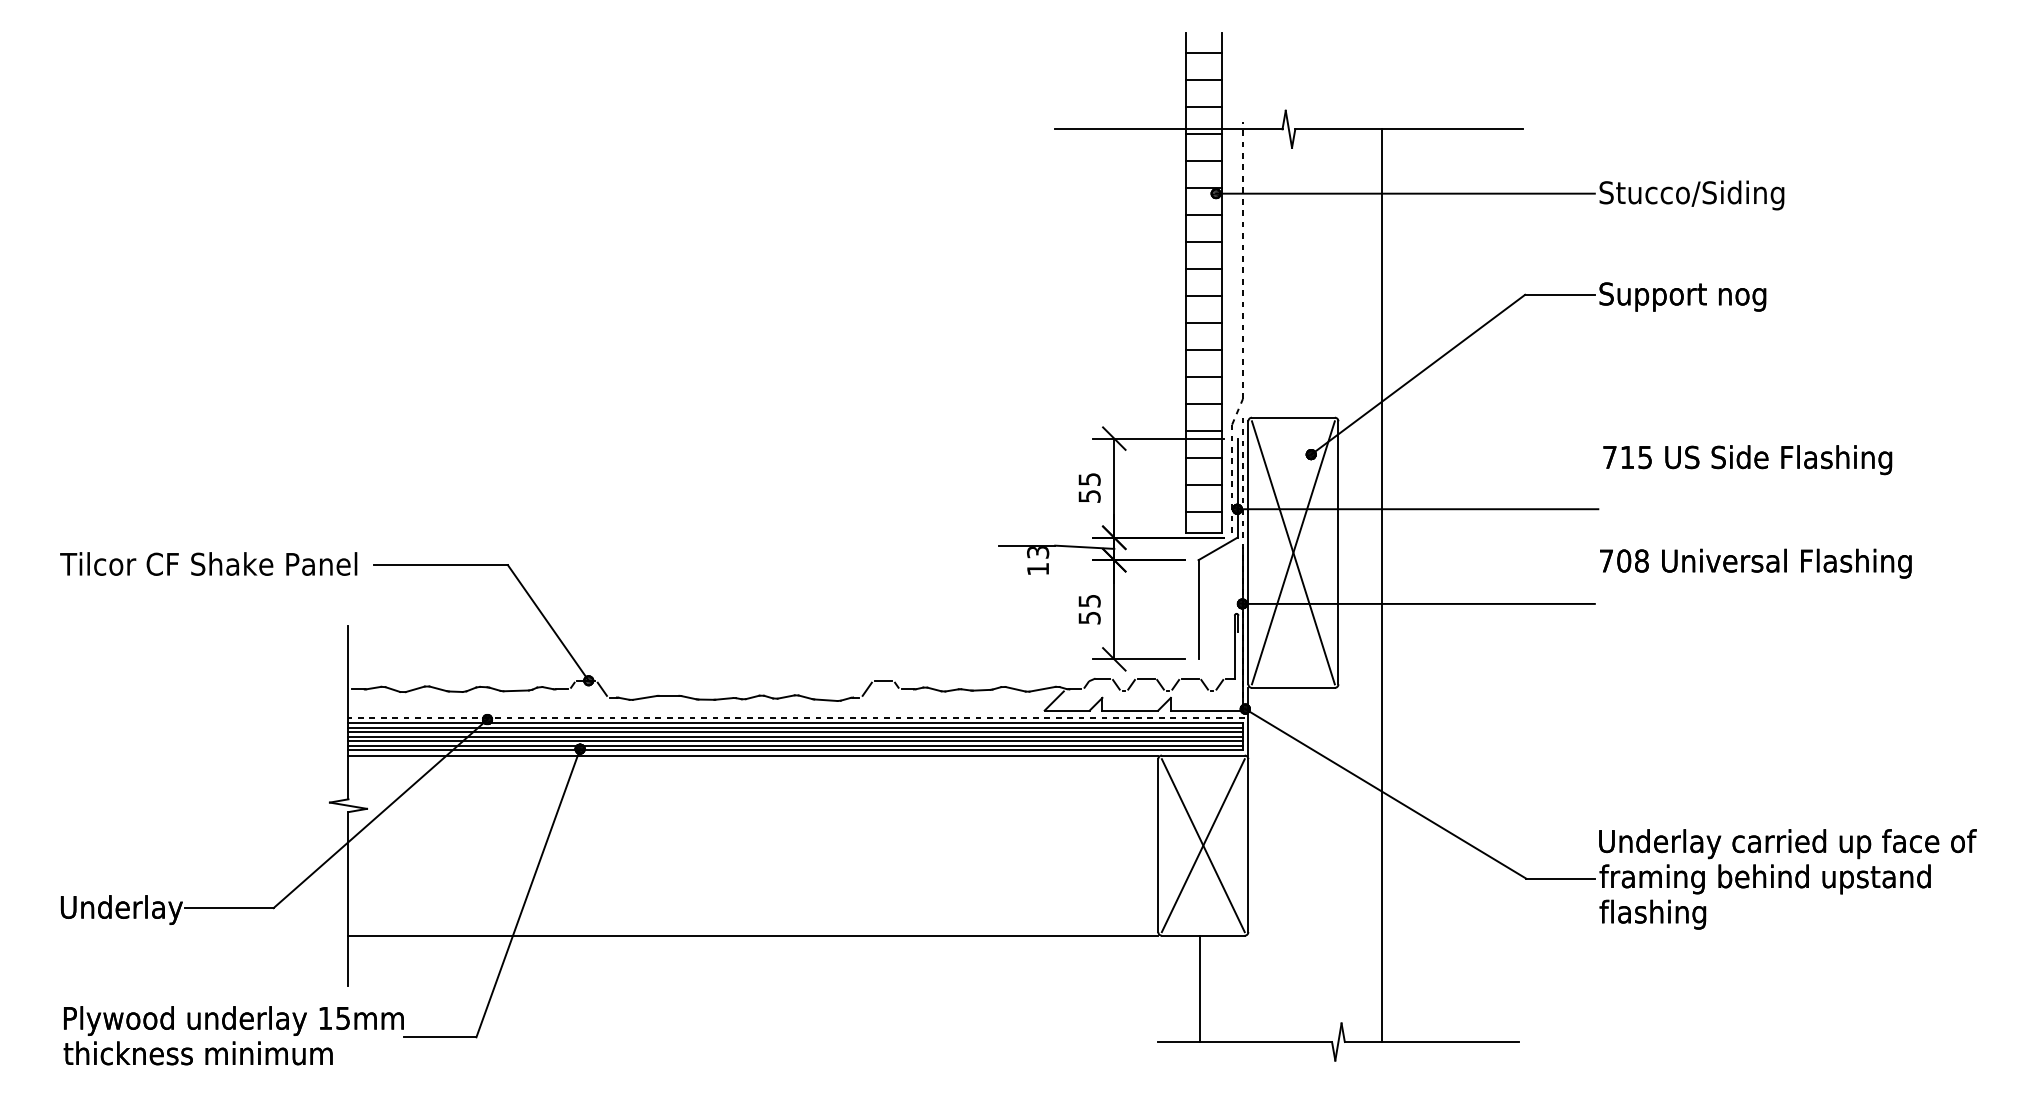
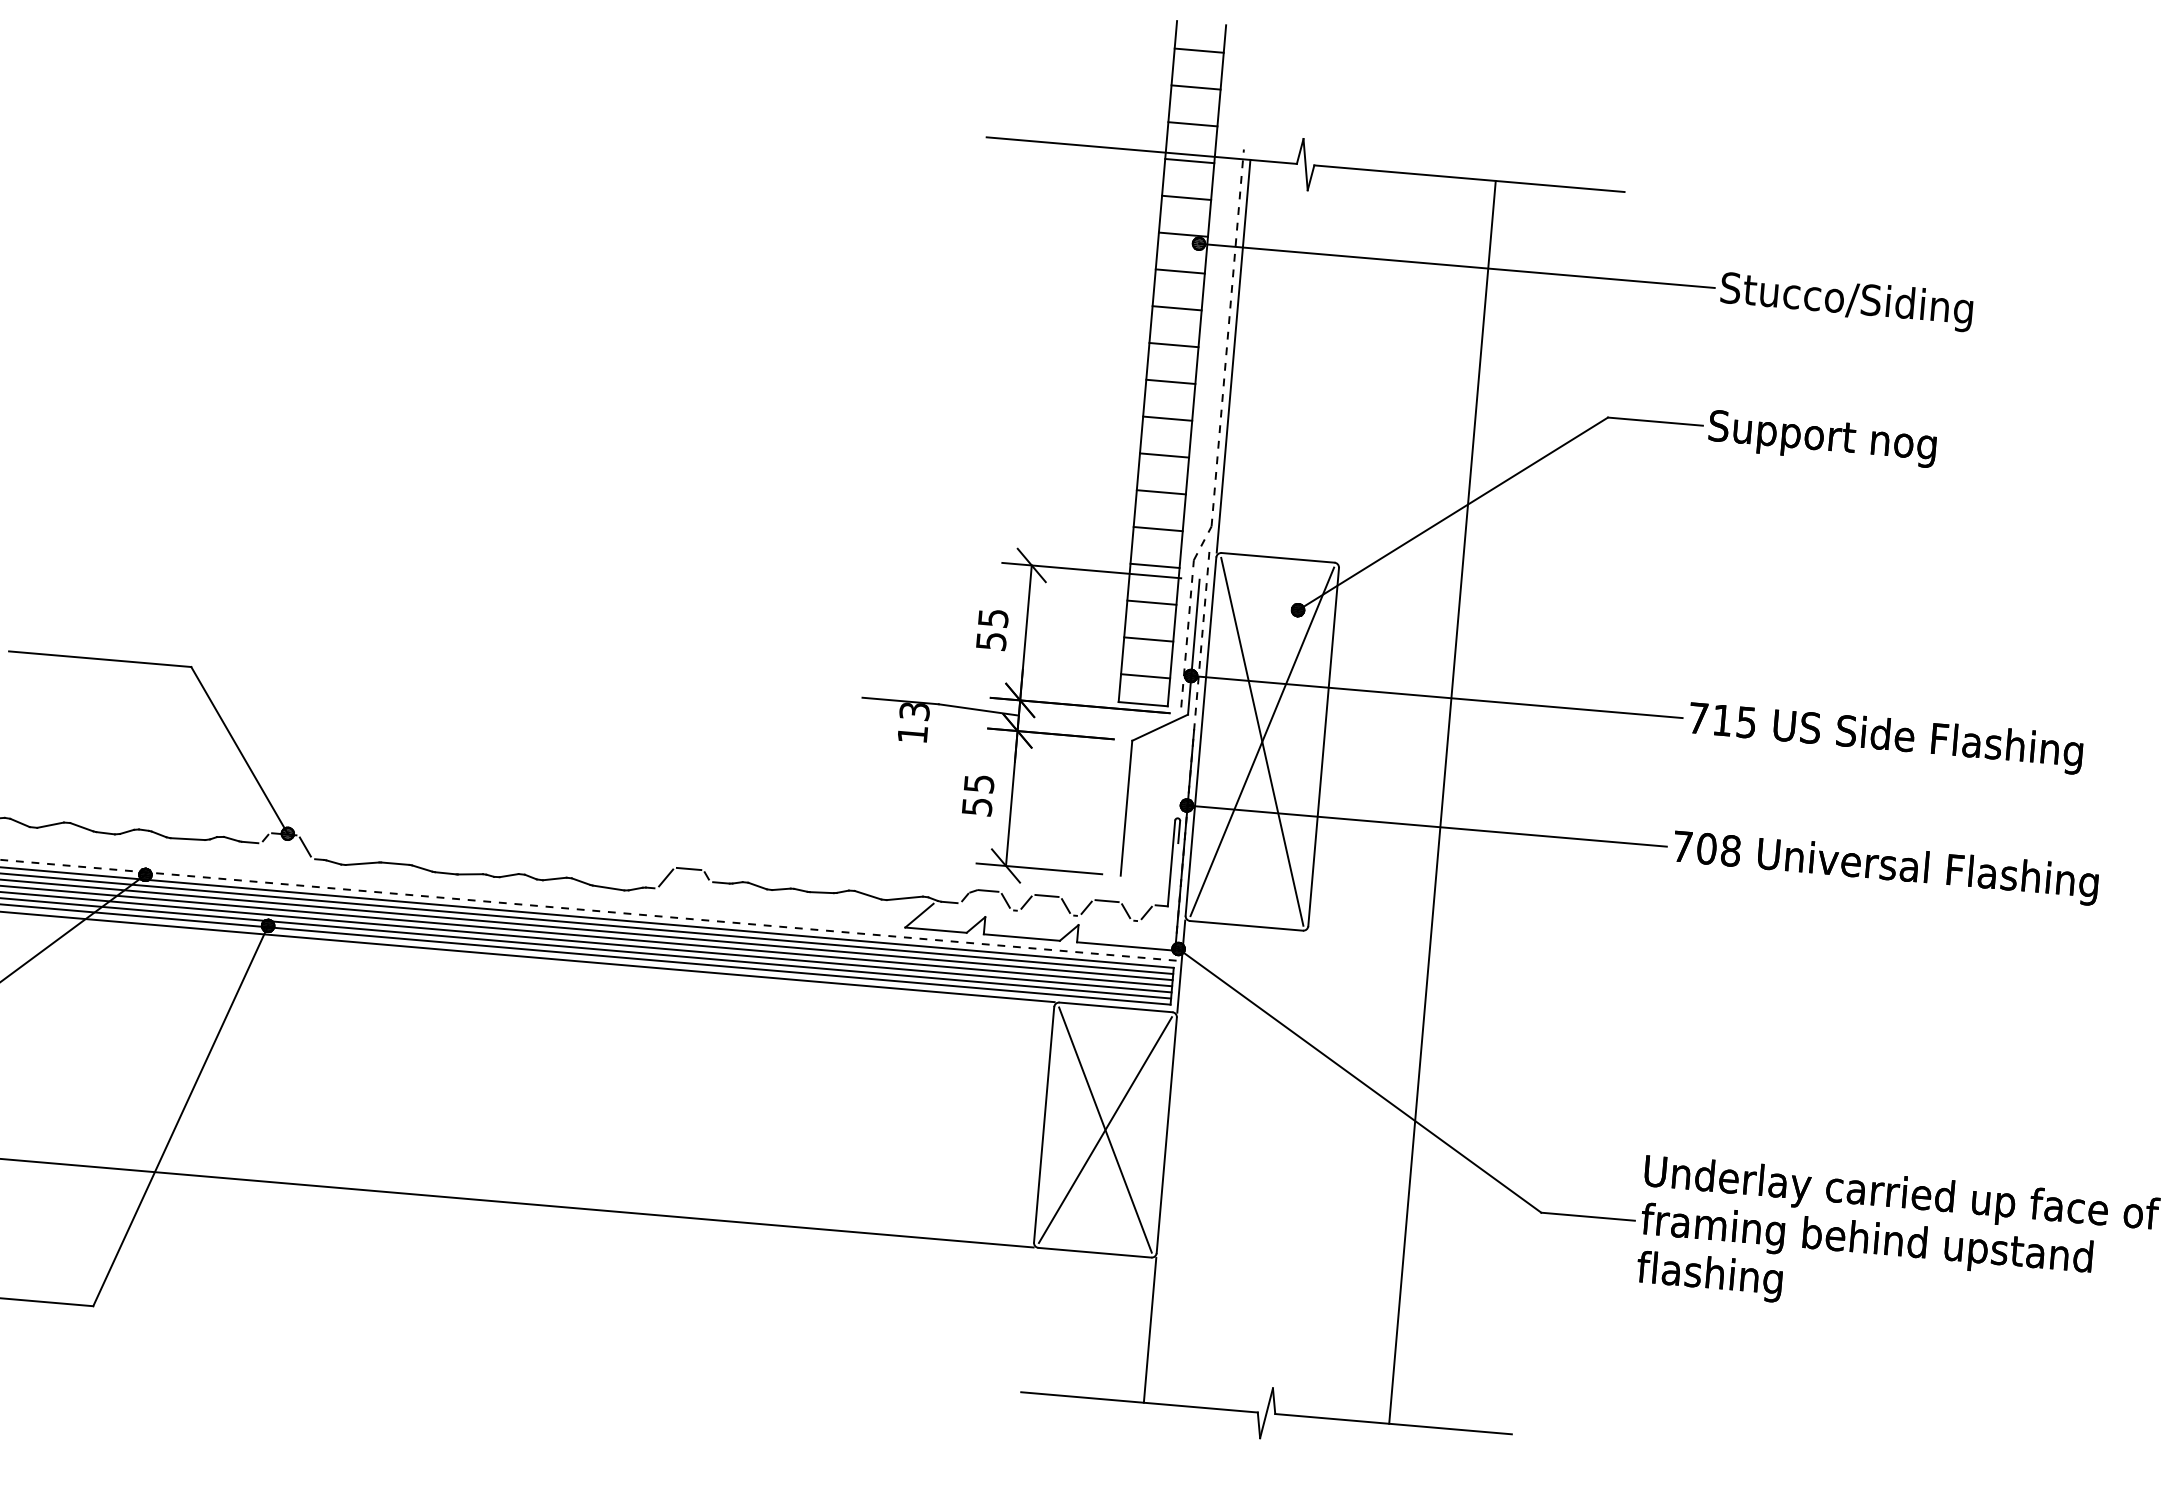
line: (1248, 273) -> (1233, 356), added
text: (1747, 460) -> (1885, 738), moved
text: (1755, 563) -> (1885, 867), moved
line: (1381, 585) -> (1442, 802), moved
line: (1200, 988) -> (1150, 1329), moved

